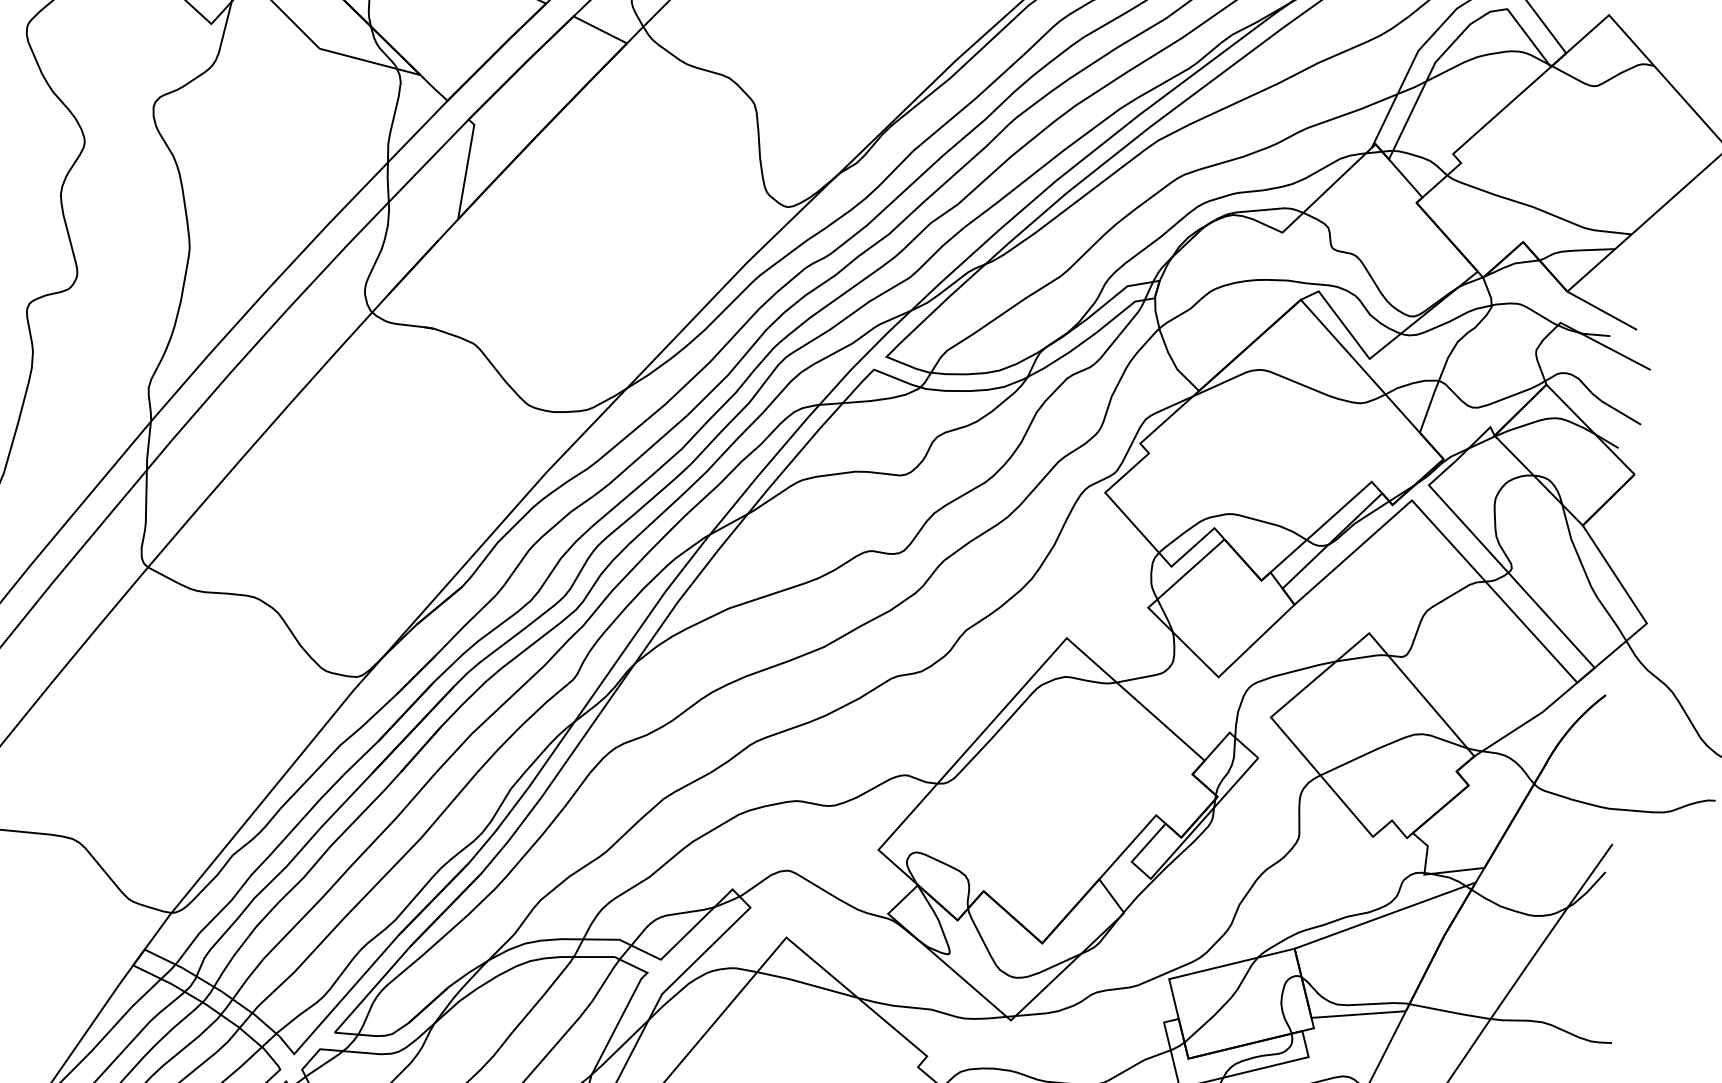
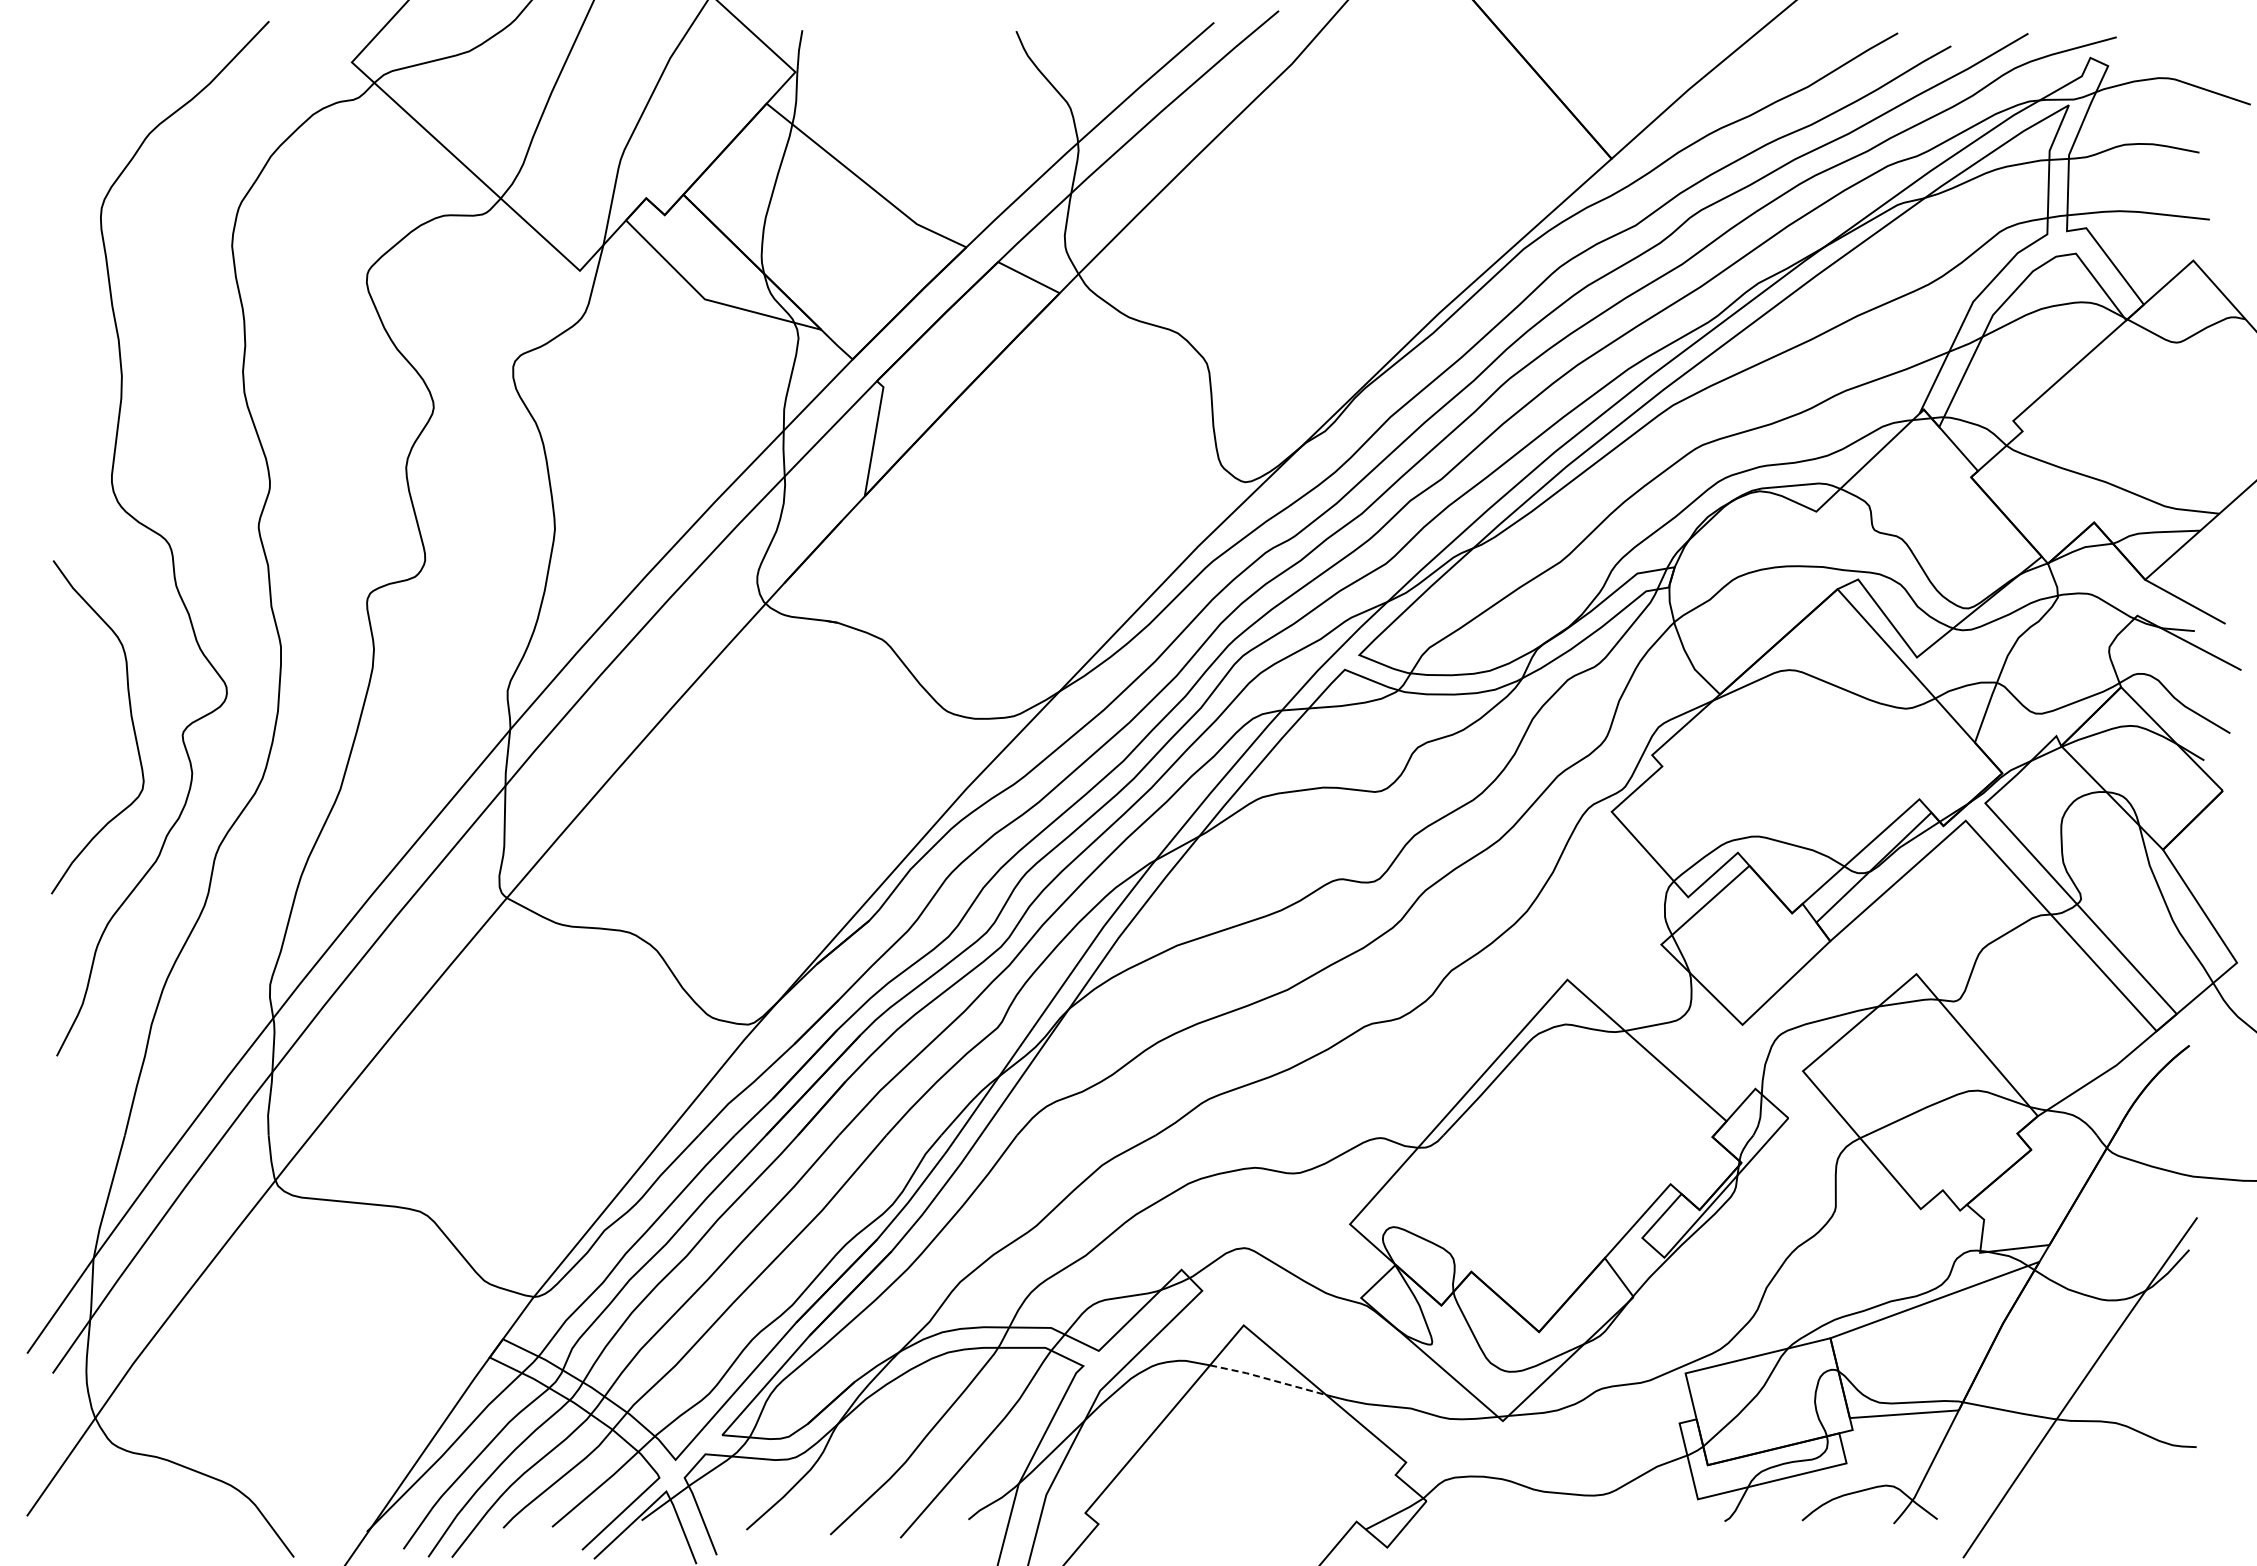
line: (807, 984) -> (1268, 1379), solid -> dashed

